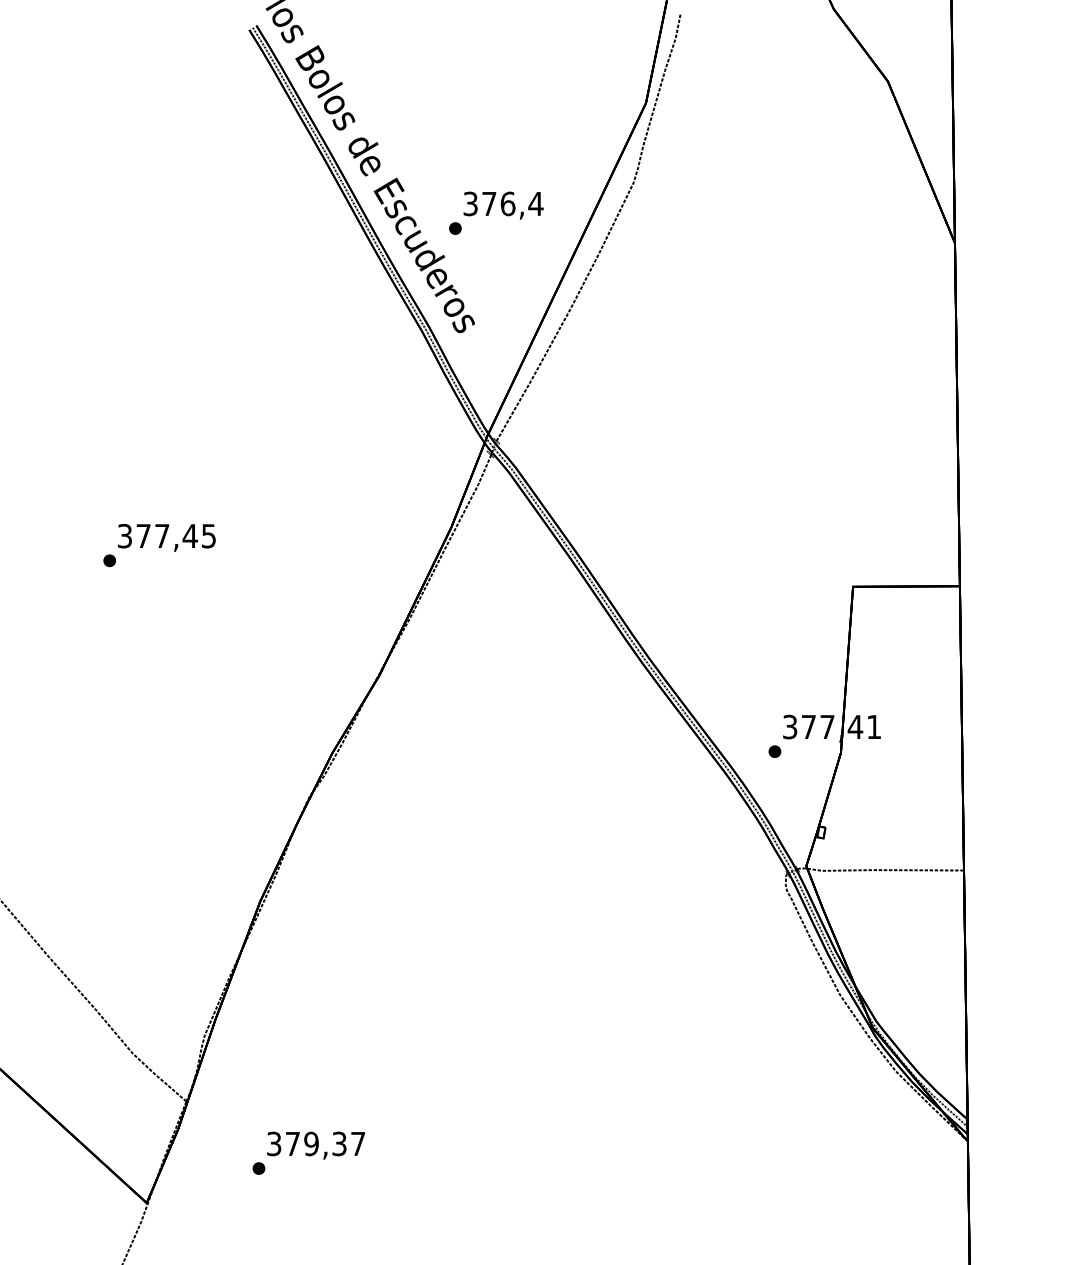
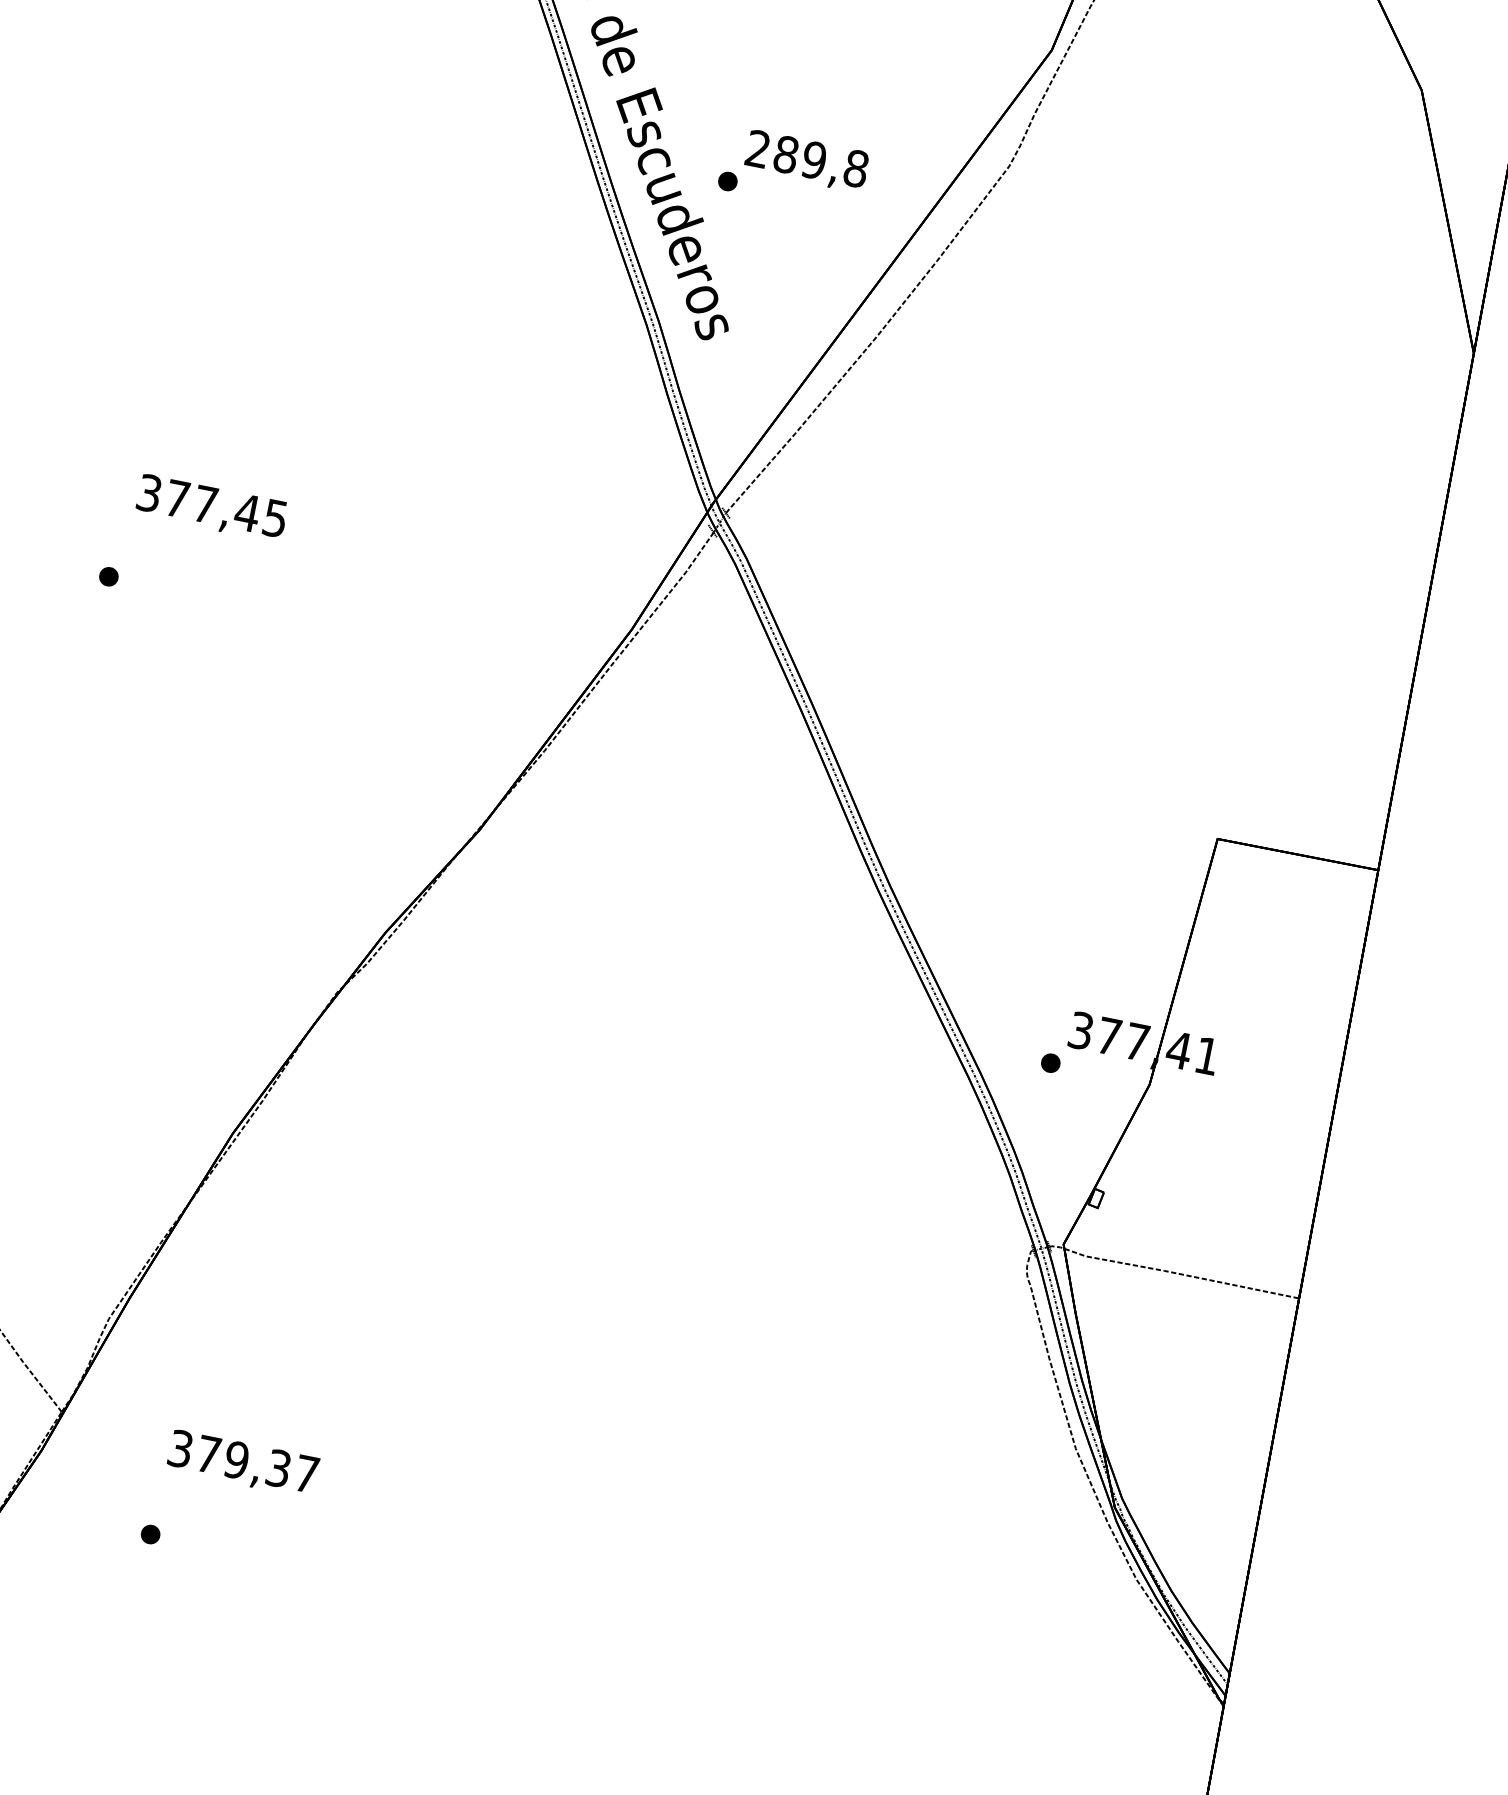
text: (503, 203) -> (807, 158), 376,4 -> 289,8
text: (166, 537) -> (211, 507), moved
text: (315, 1145) -> (242, 1463), moved

